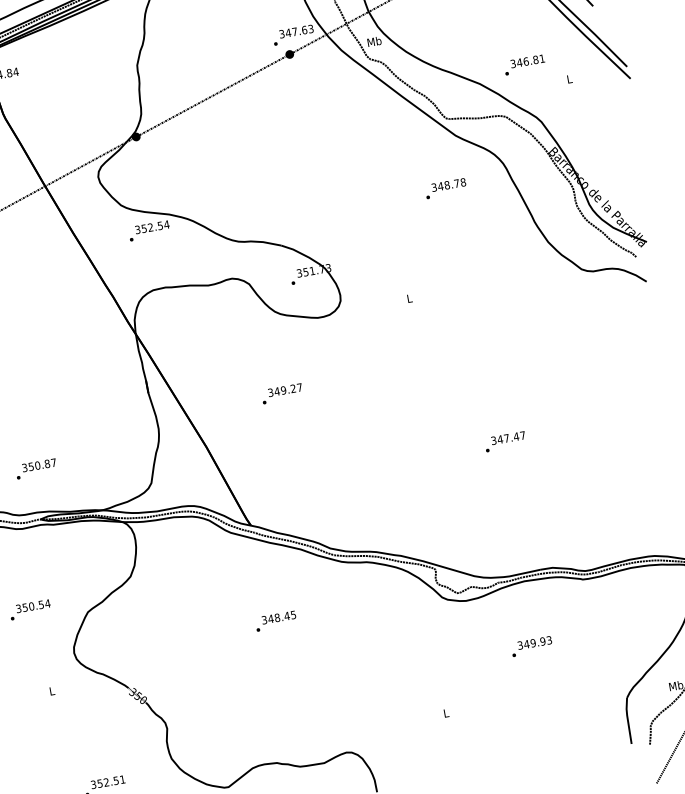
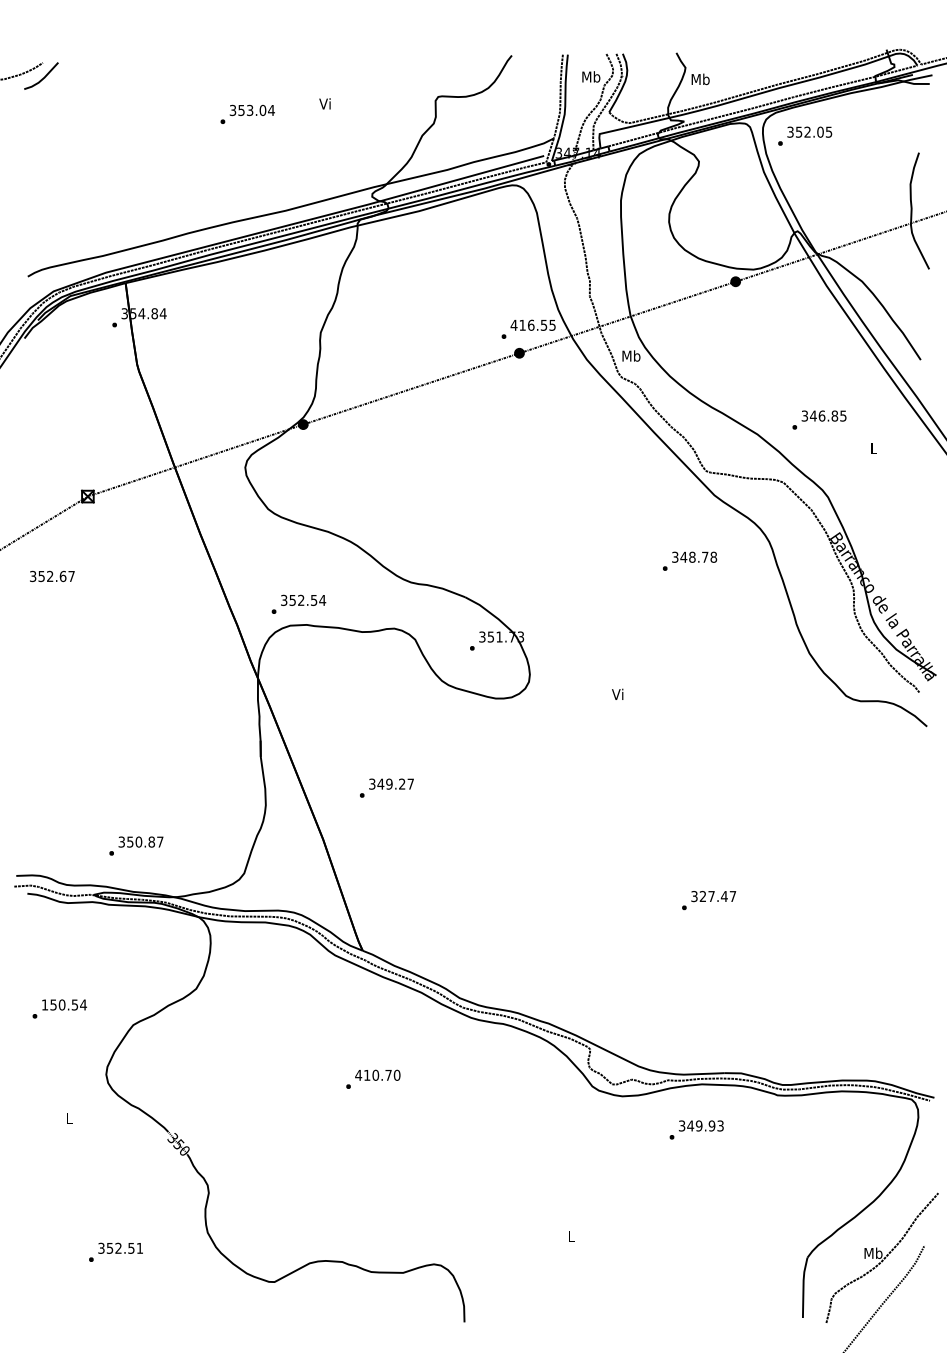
text: (295, 31) -> (532, 324), 347.63 -> 416.55
text: (542, 58) -> (843, 415), 346.81 -> 346.85
text: (149, 230) -> (298, 603), moved
text: (408, 297) -> (617, 693), L -> Vi
text: (281, 393) -> (386, 787), moved
text: (499, 439) -> (702, 896), 347.47 -> 327.47
text: (36, 468) -> (136, 845), moved
text: (18, 608) -> (44, 1004), 350.54 -> 150.54
text: (278, 616) -> (377, 1074), 348.45 -> 410.70
text: (531, 646) -> (696, 1129), moved

